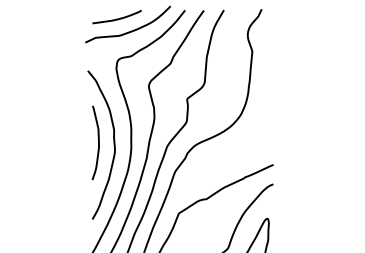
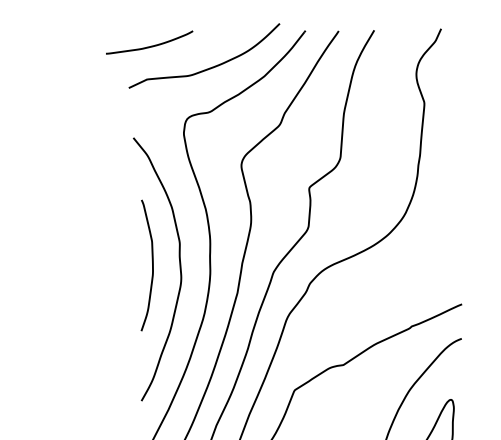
curve: (116, 18) -> (148, 45), moved

